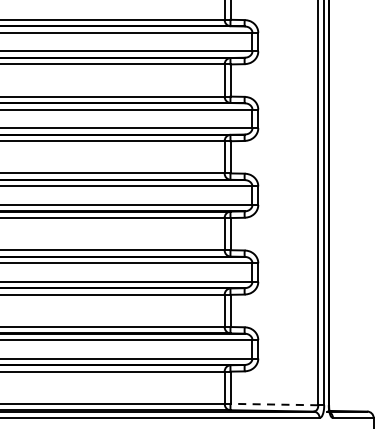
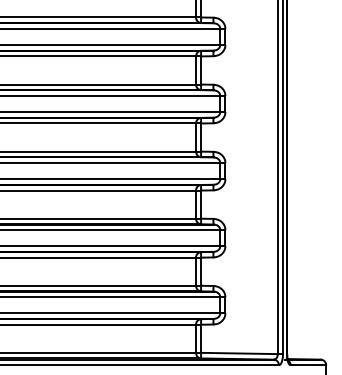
line: (273, 404) -> (238, 353), dashed -> solid

